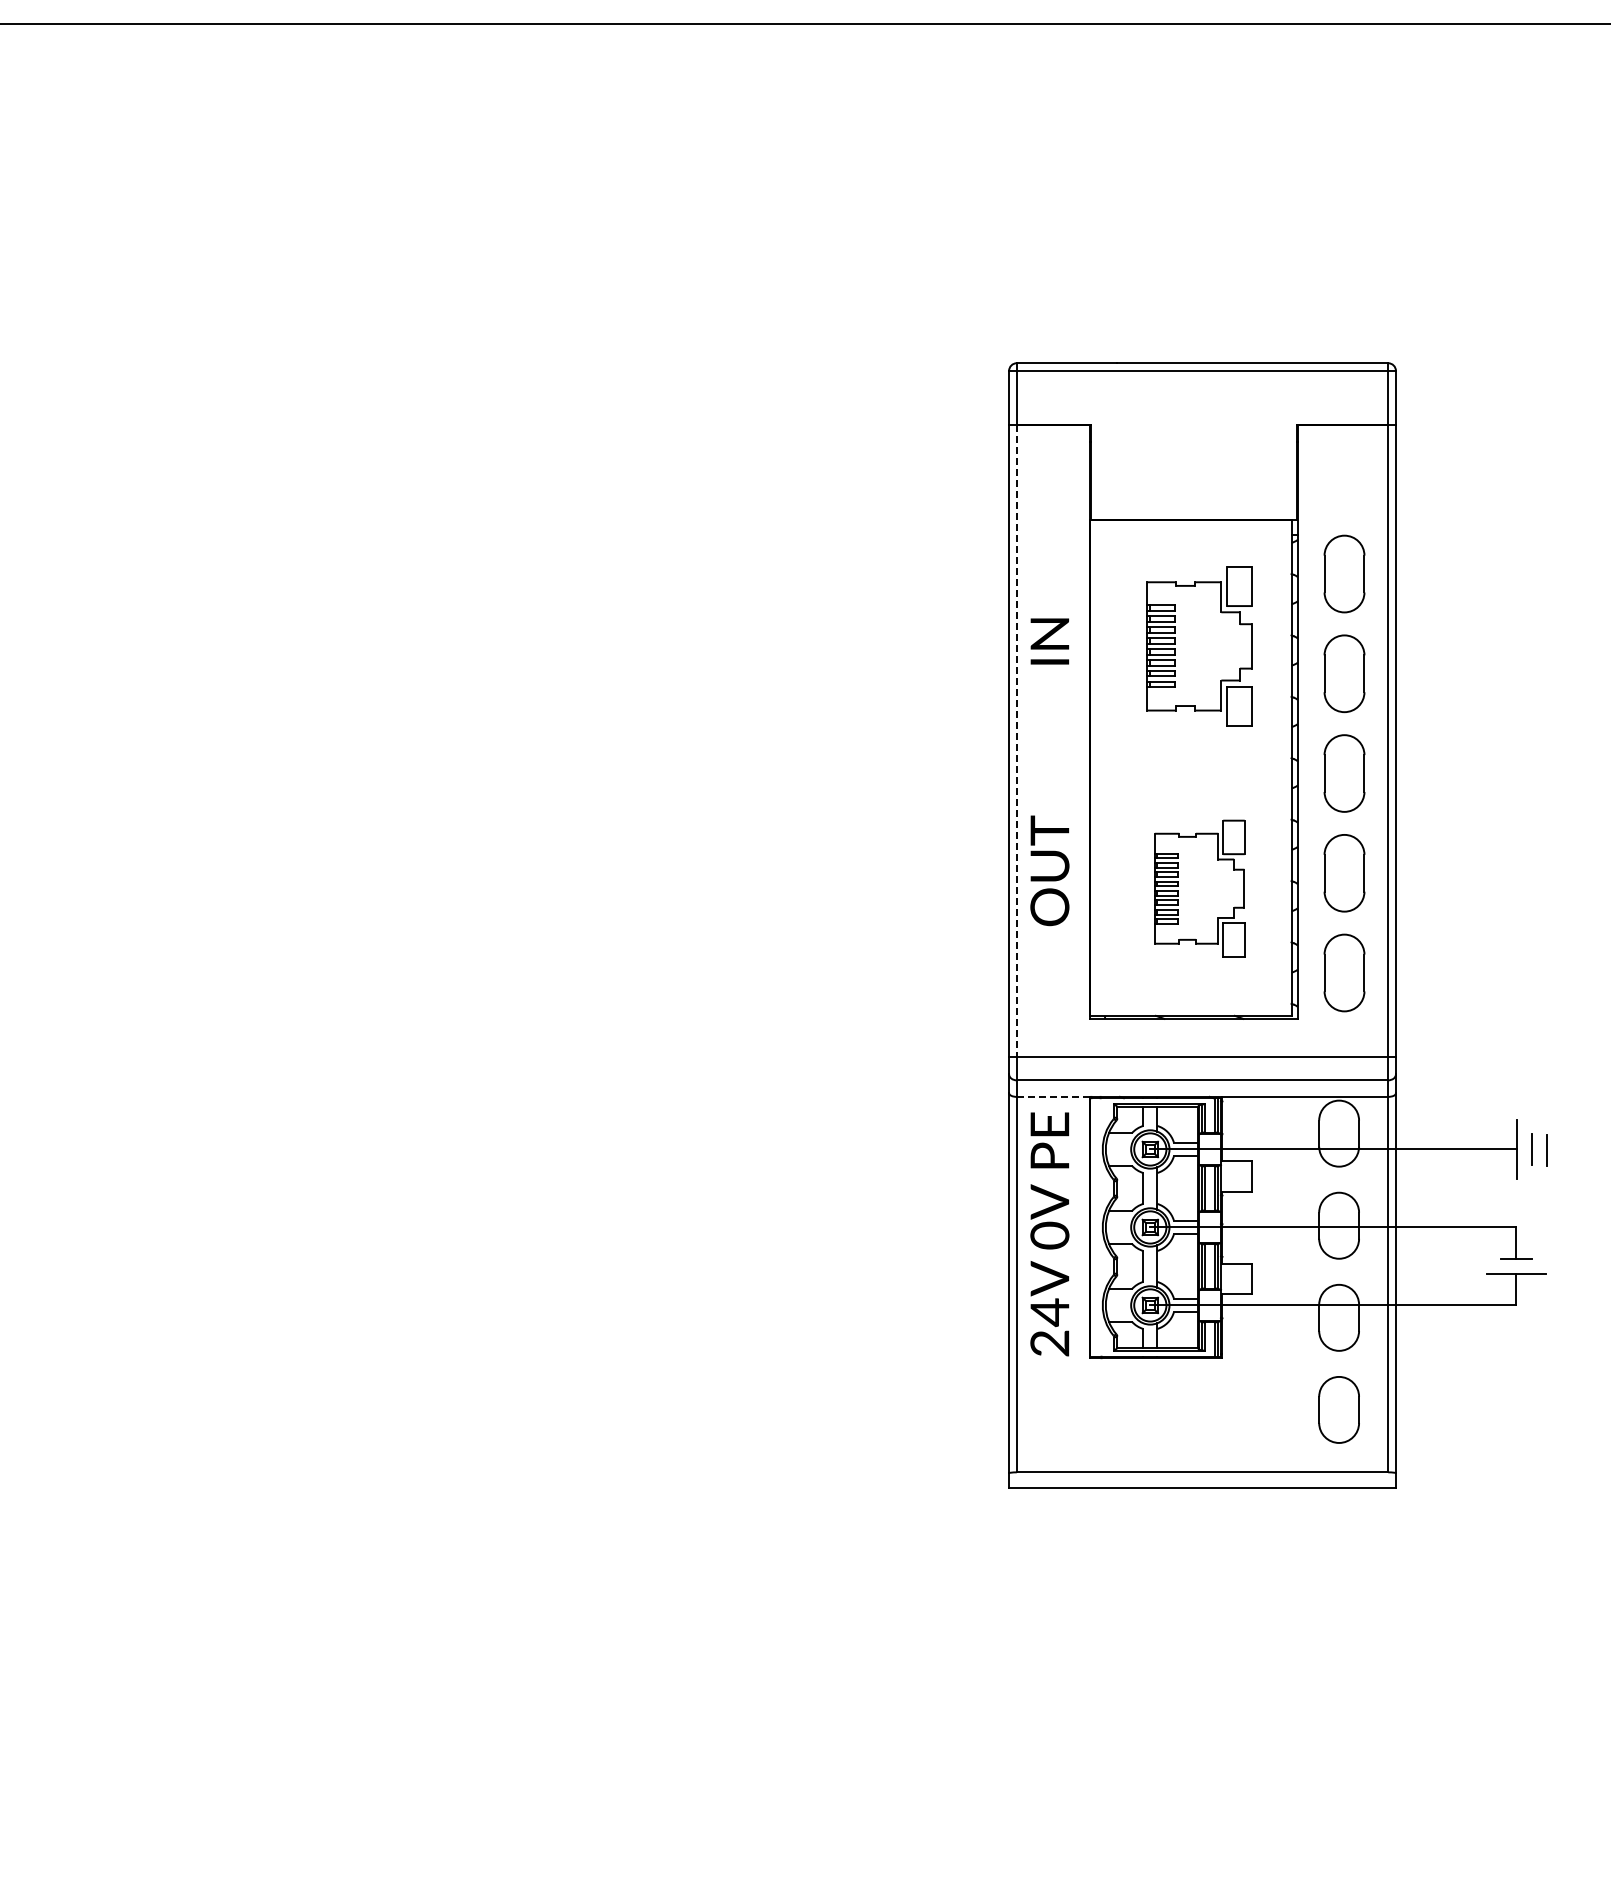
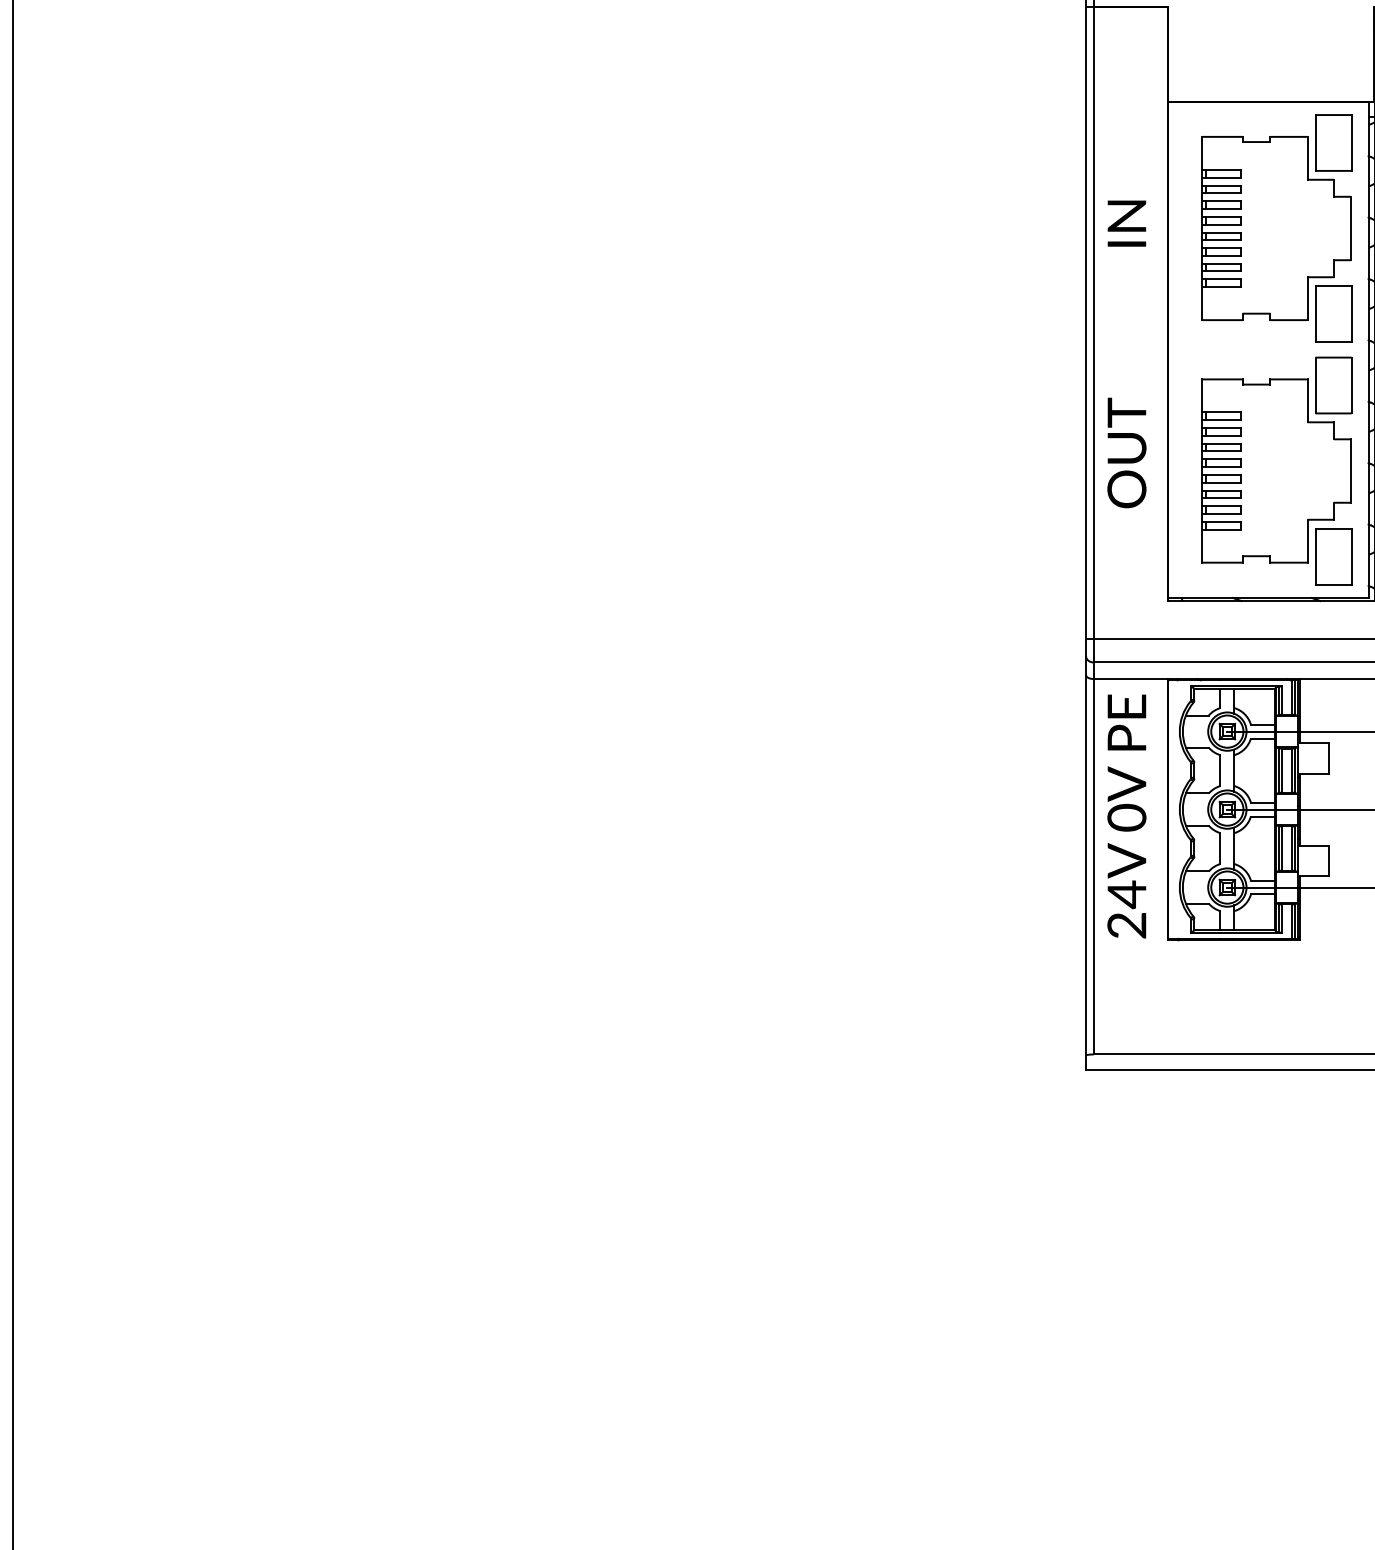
part: (1199, 646) -> (1276, 228), size x1.43
line: (1016, 740) -> (1093, 322), dashed -> solid
part: (1199, 888) -> (1276, 470), size x1.67
line: (1053, 1096) -> (1130, 678), dashed -> solid

